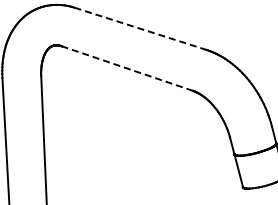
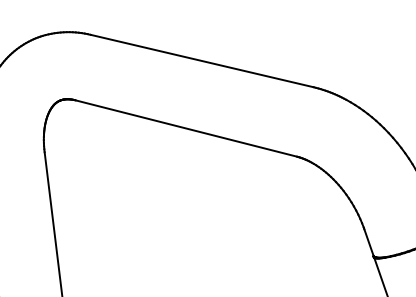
line: (140, 28) -> (202, 60), dashed -> solid
line: (127, 68) -> (186, 128), dashed -> solid

